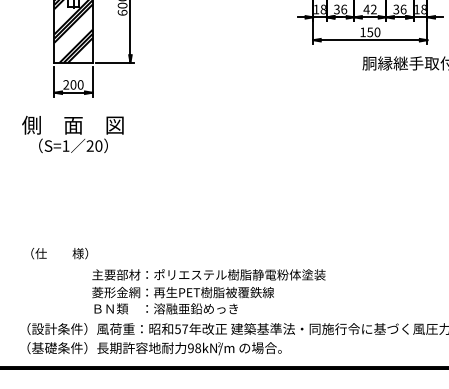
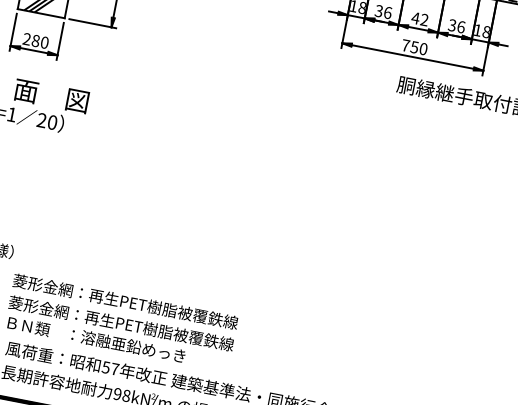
text: (362, 32) -> (405, 45), 150 -> 750
text: (73, 84) -> (35, 40), 200 -> 280
text: (208, 274) -> (157, 307), 主要部材：ポリエステル樹脂静電粉体塗装 -> 菱形金網：再生PET樹脂被覆鉄線

